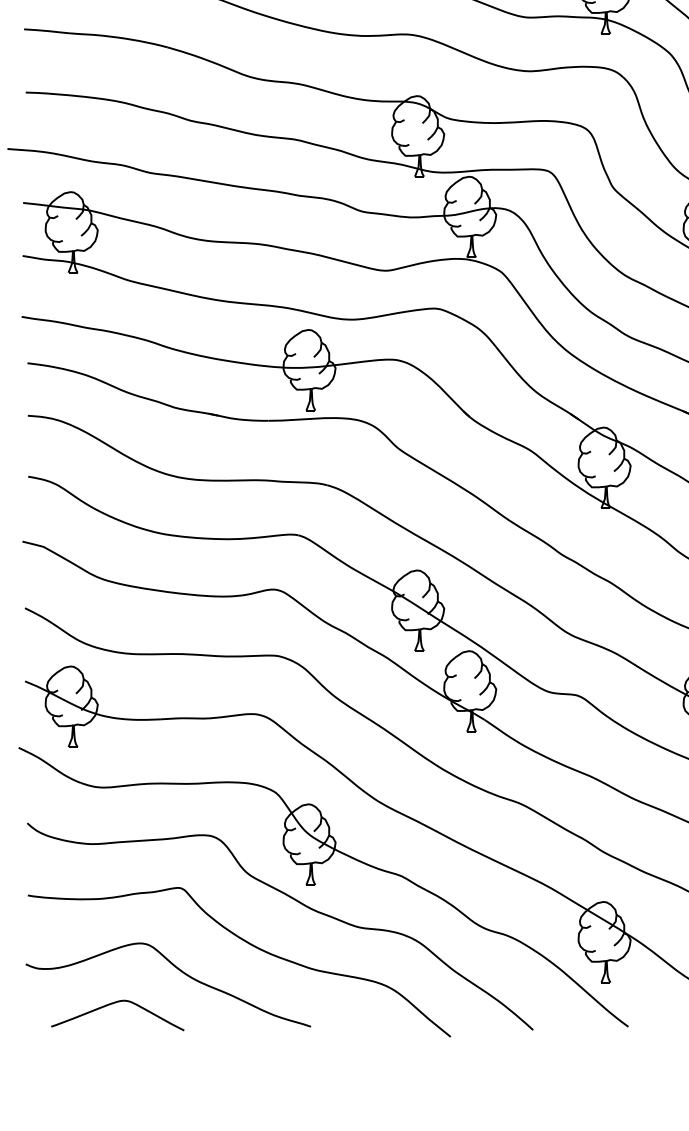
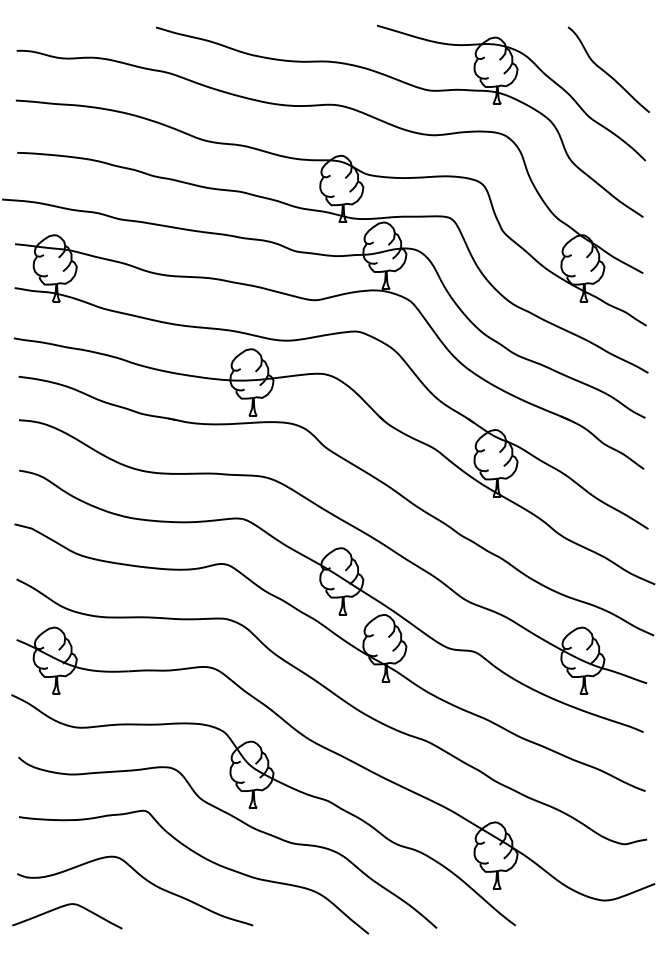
curve: (116, 1003) -> (66, 906), moved

